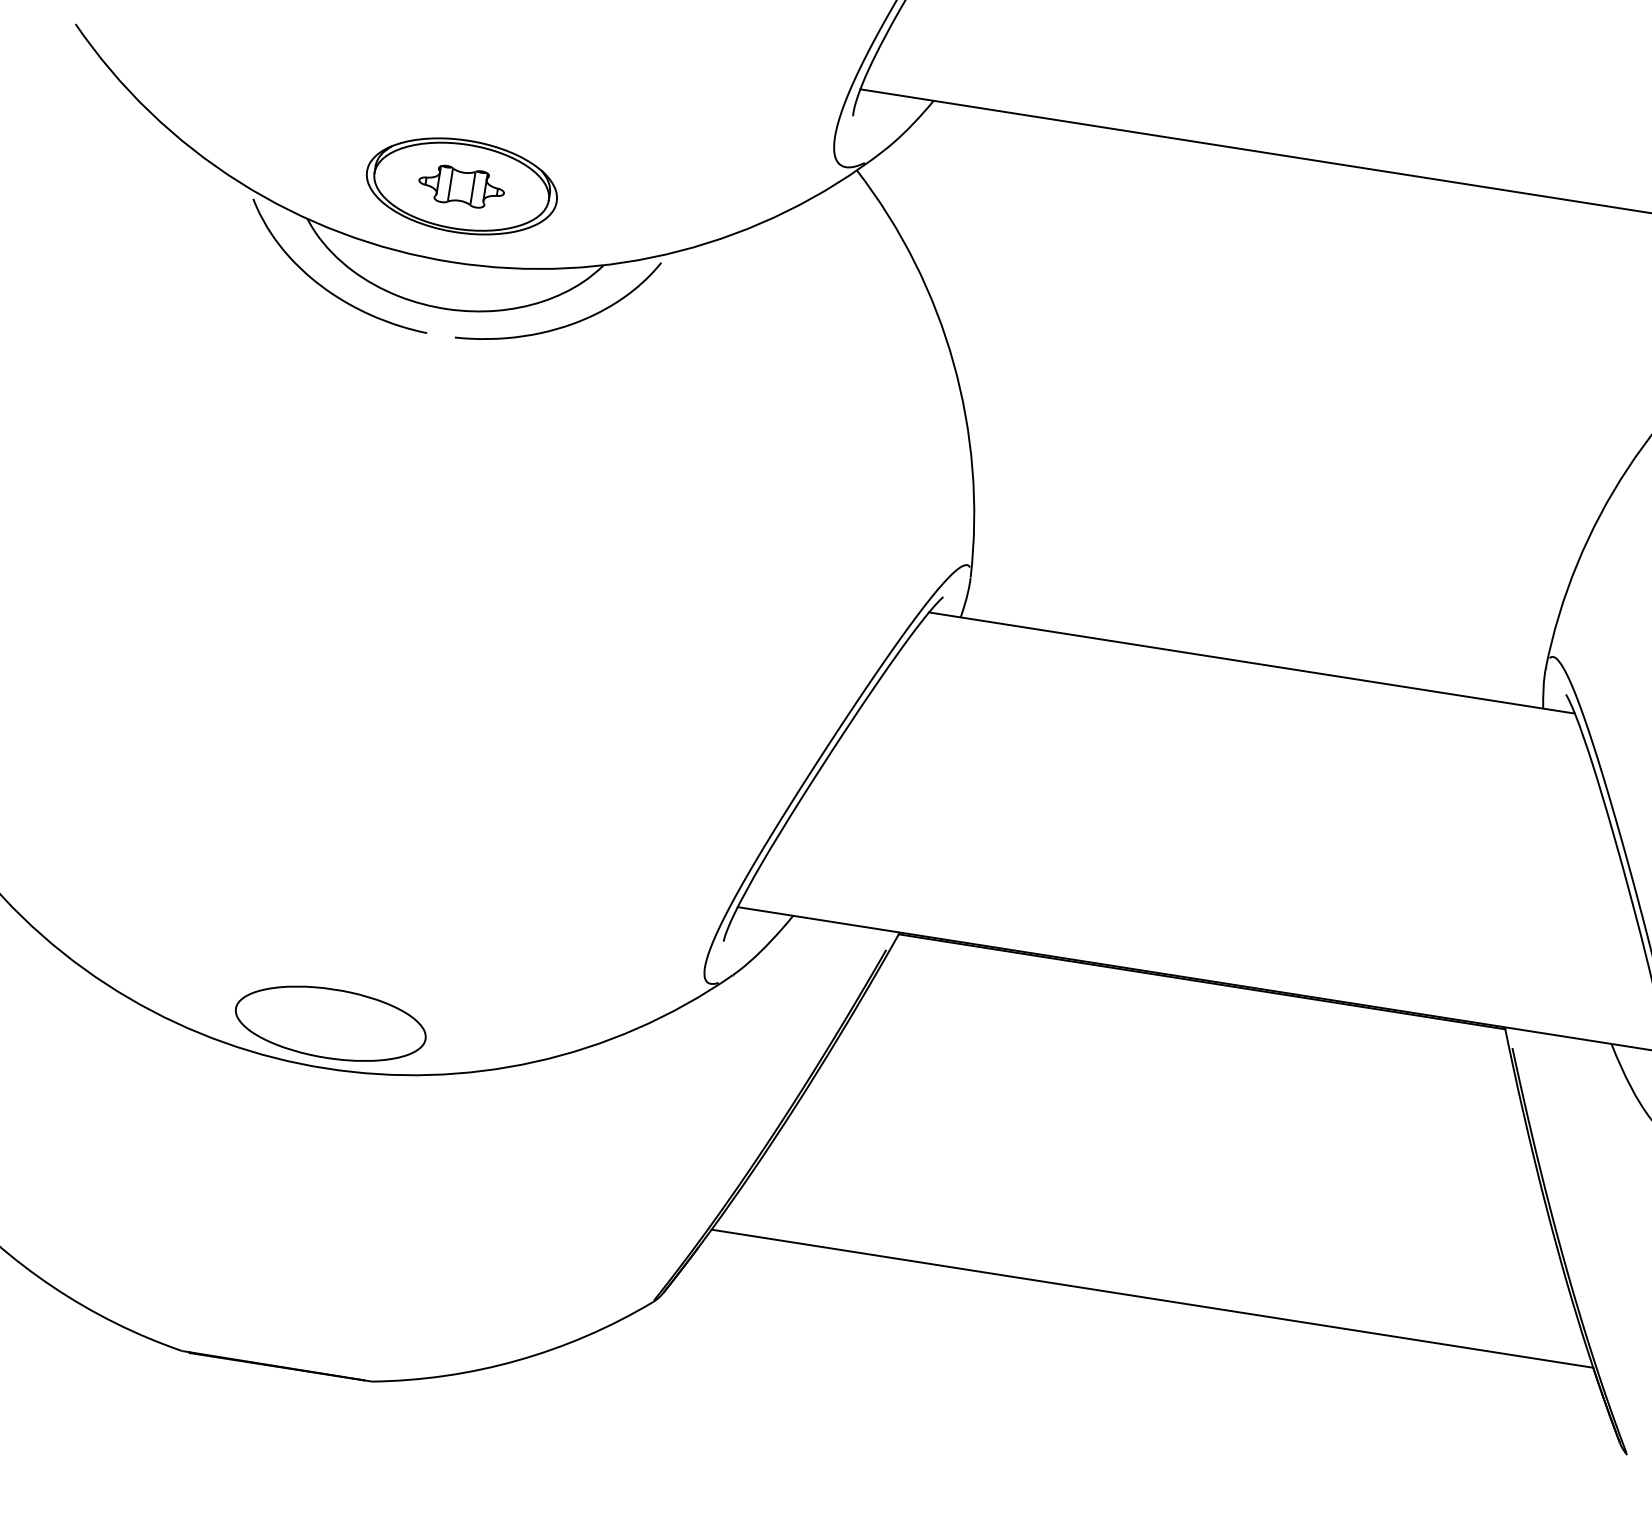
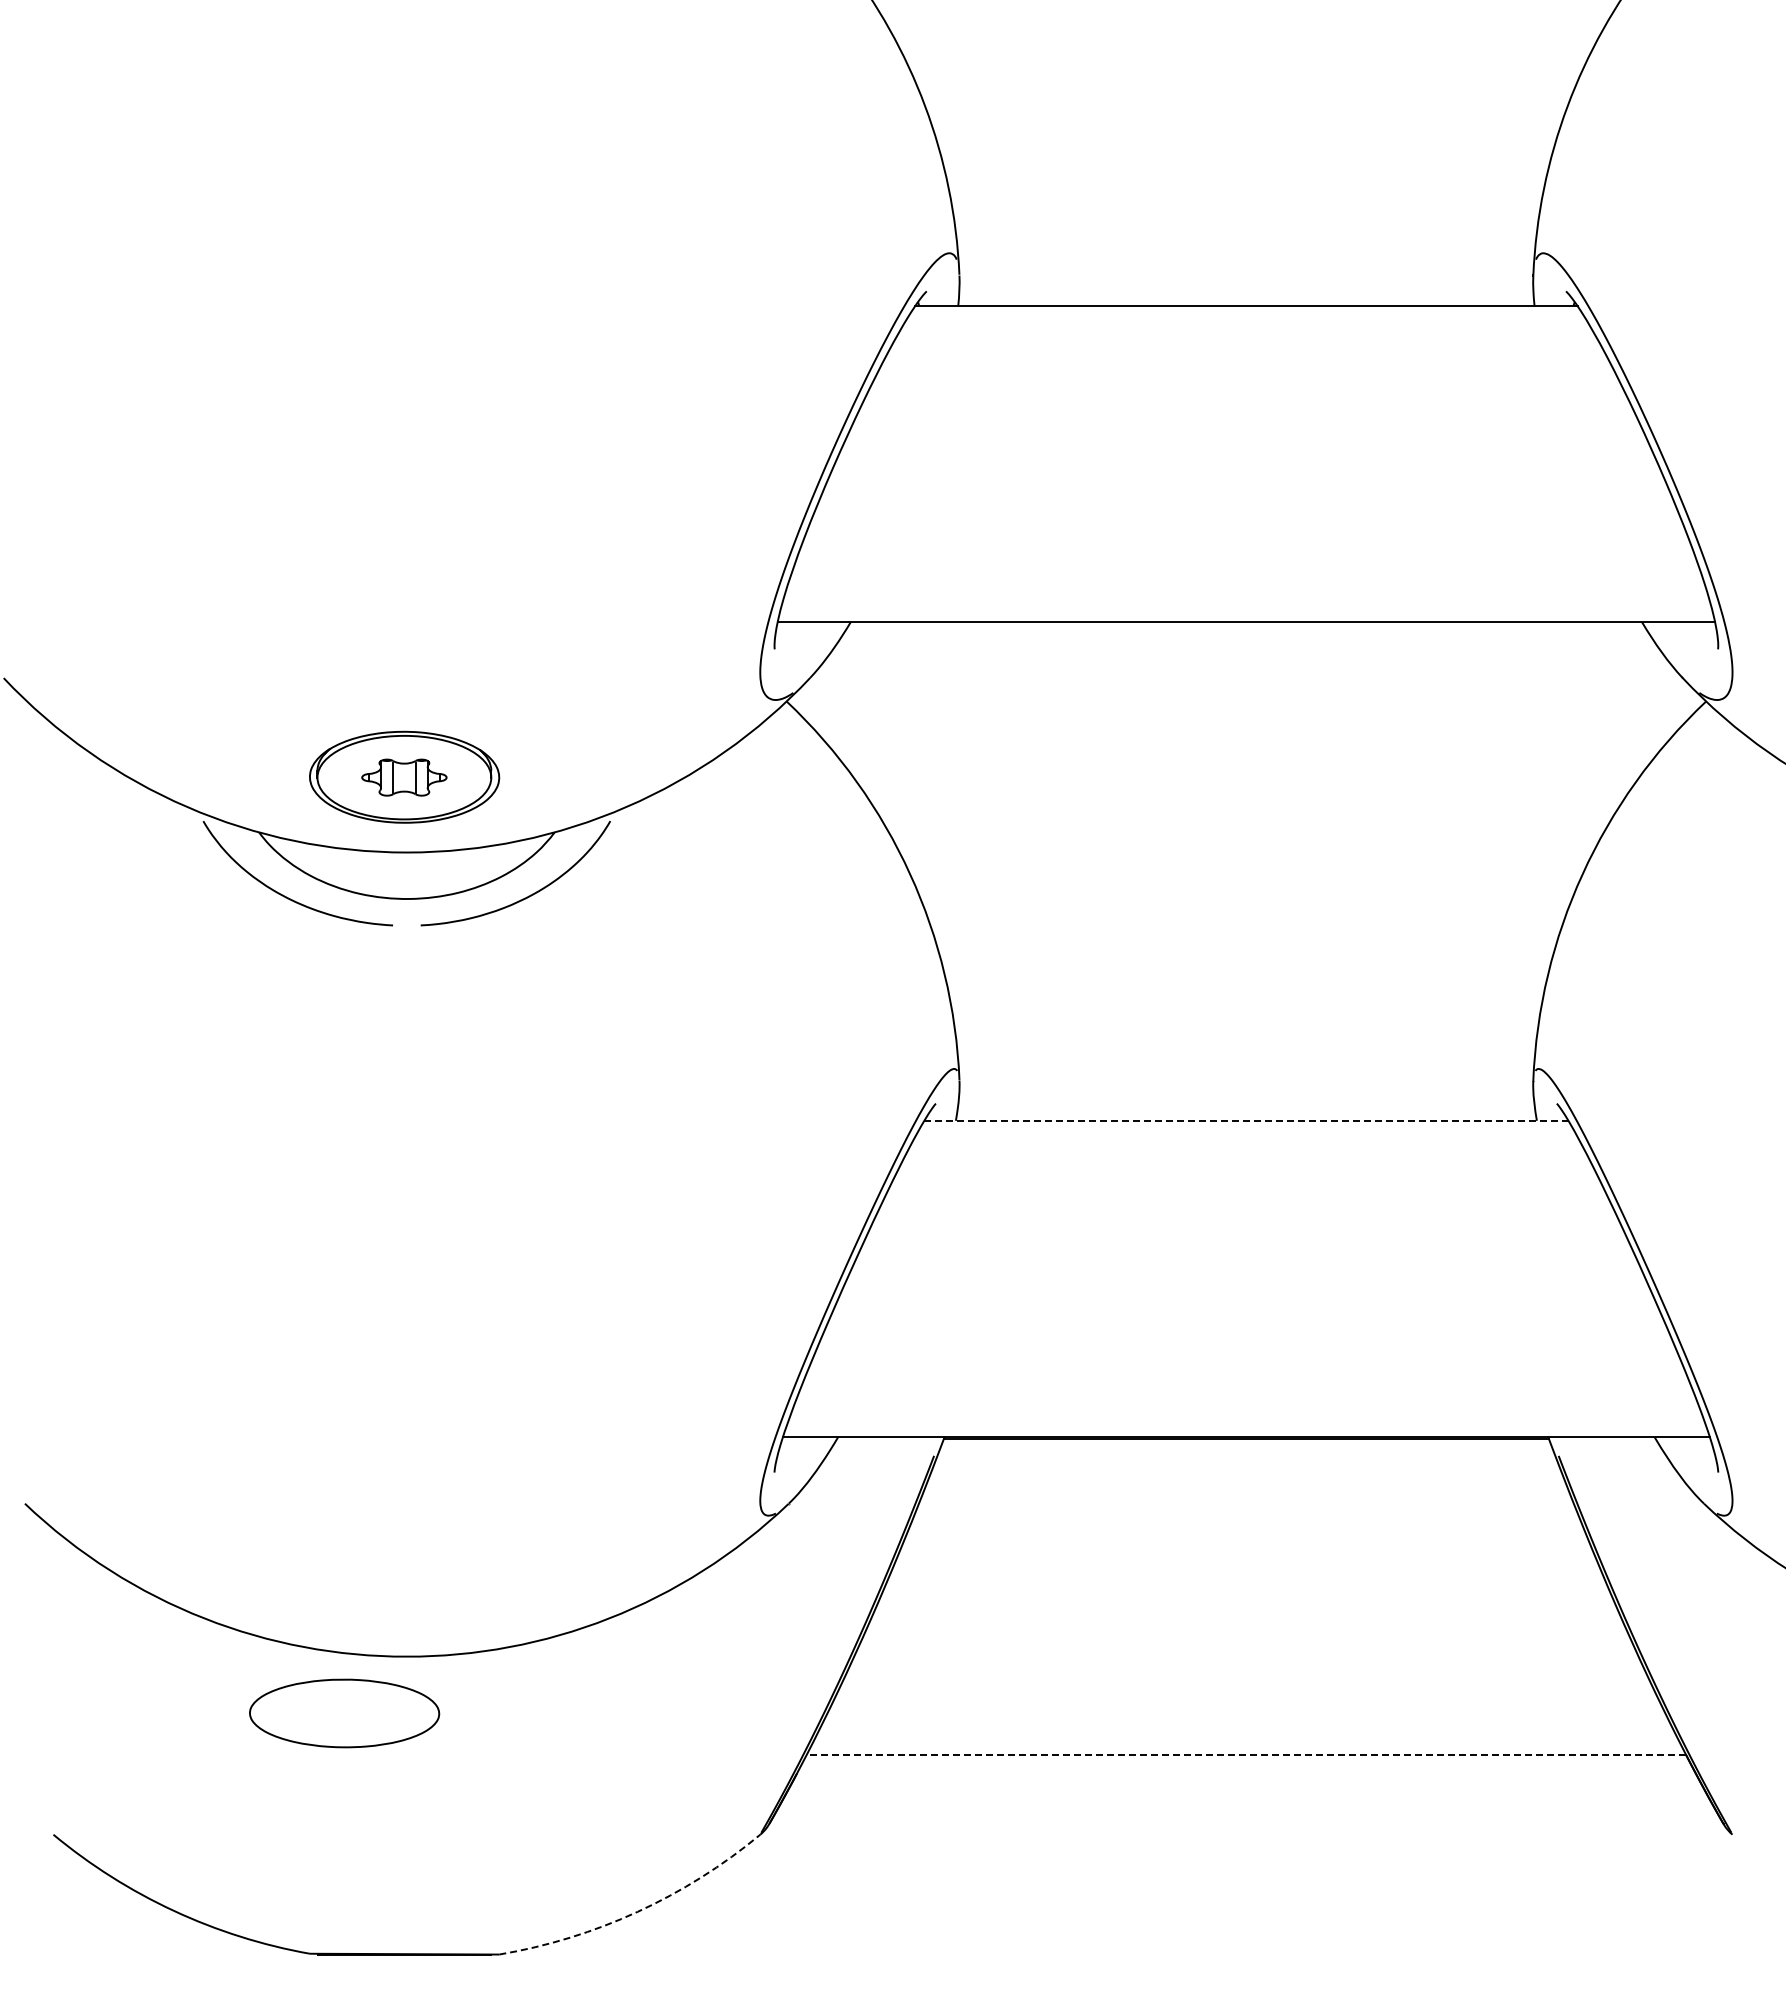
line: (1252, 662) -> (1246, 1120), solid -> dashed
part: (330, 1023) -> (344, 1713), moved
line: (1152, 1298) -> (1246, 1754), solid -> dashed
arc: (517, 1360) -> (637, 1911), solid -> dashed

